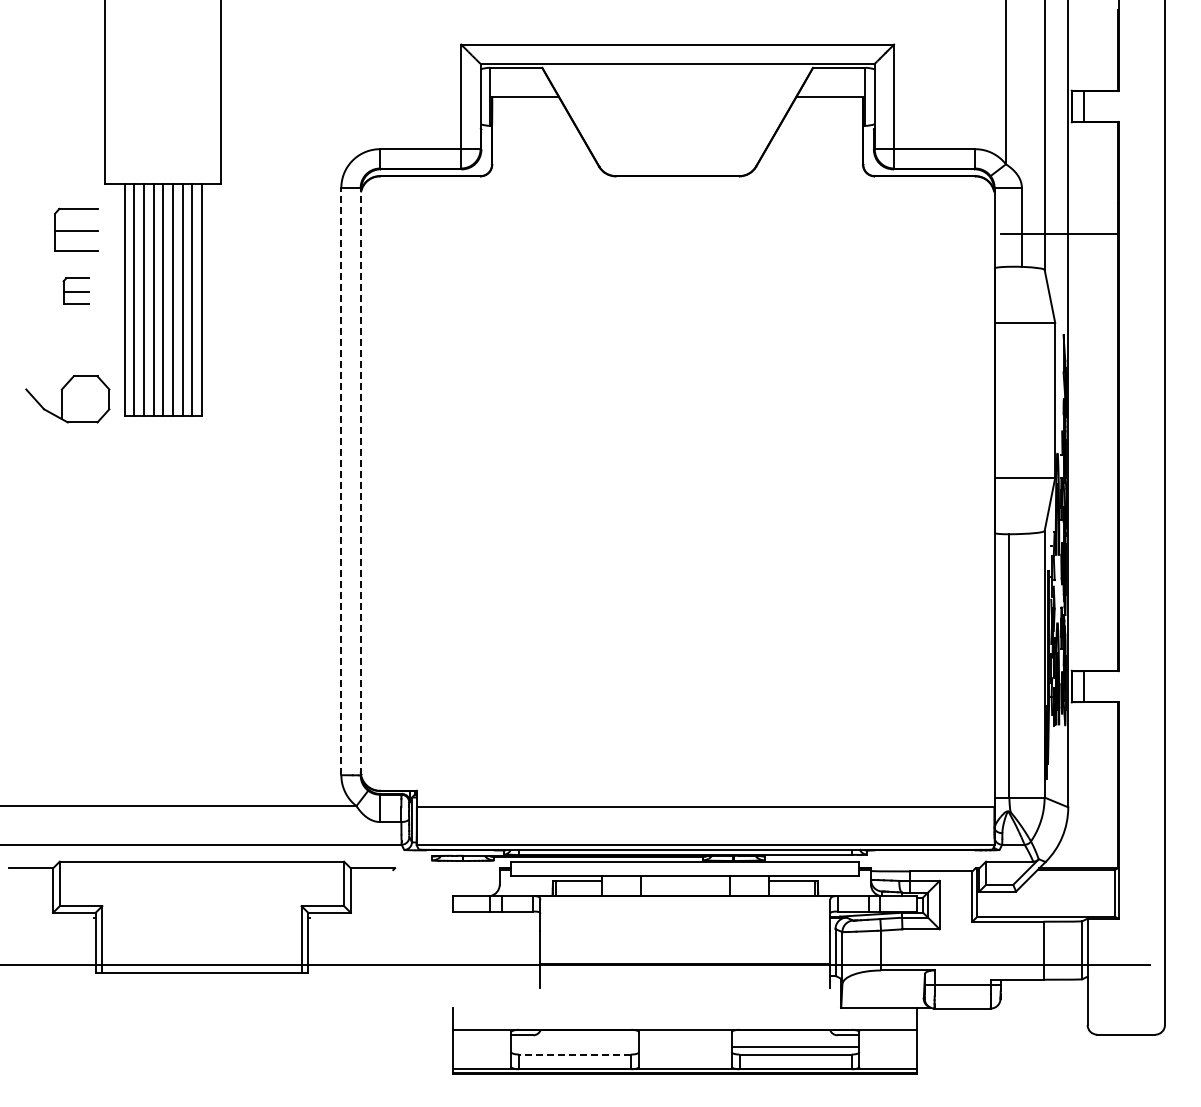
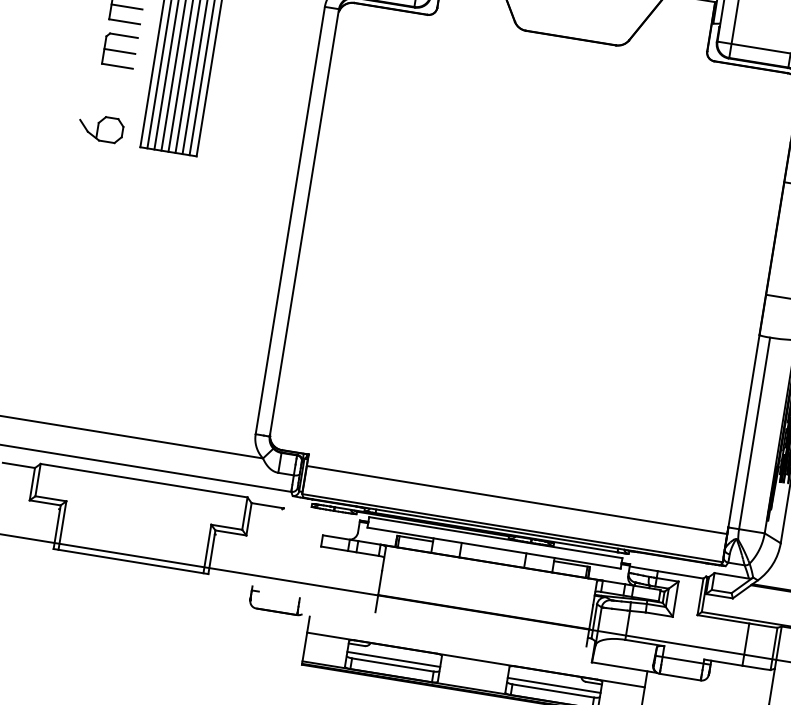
part: (76, 290) -> (120, 50), size x1.67
part: (67, 399) -> (100, 128), size x0.71
line: (341, 481) -> (290, 220), dashed -> solid
line: (360, 481) -> (304, 222), dashed -> solid
part: (405, 1007) -> (274, 610), added
line: (575, 1046) -> (394, 659), added
line: (574, 1054) -> (392, 664), dashed -> solid

